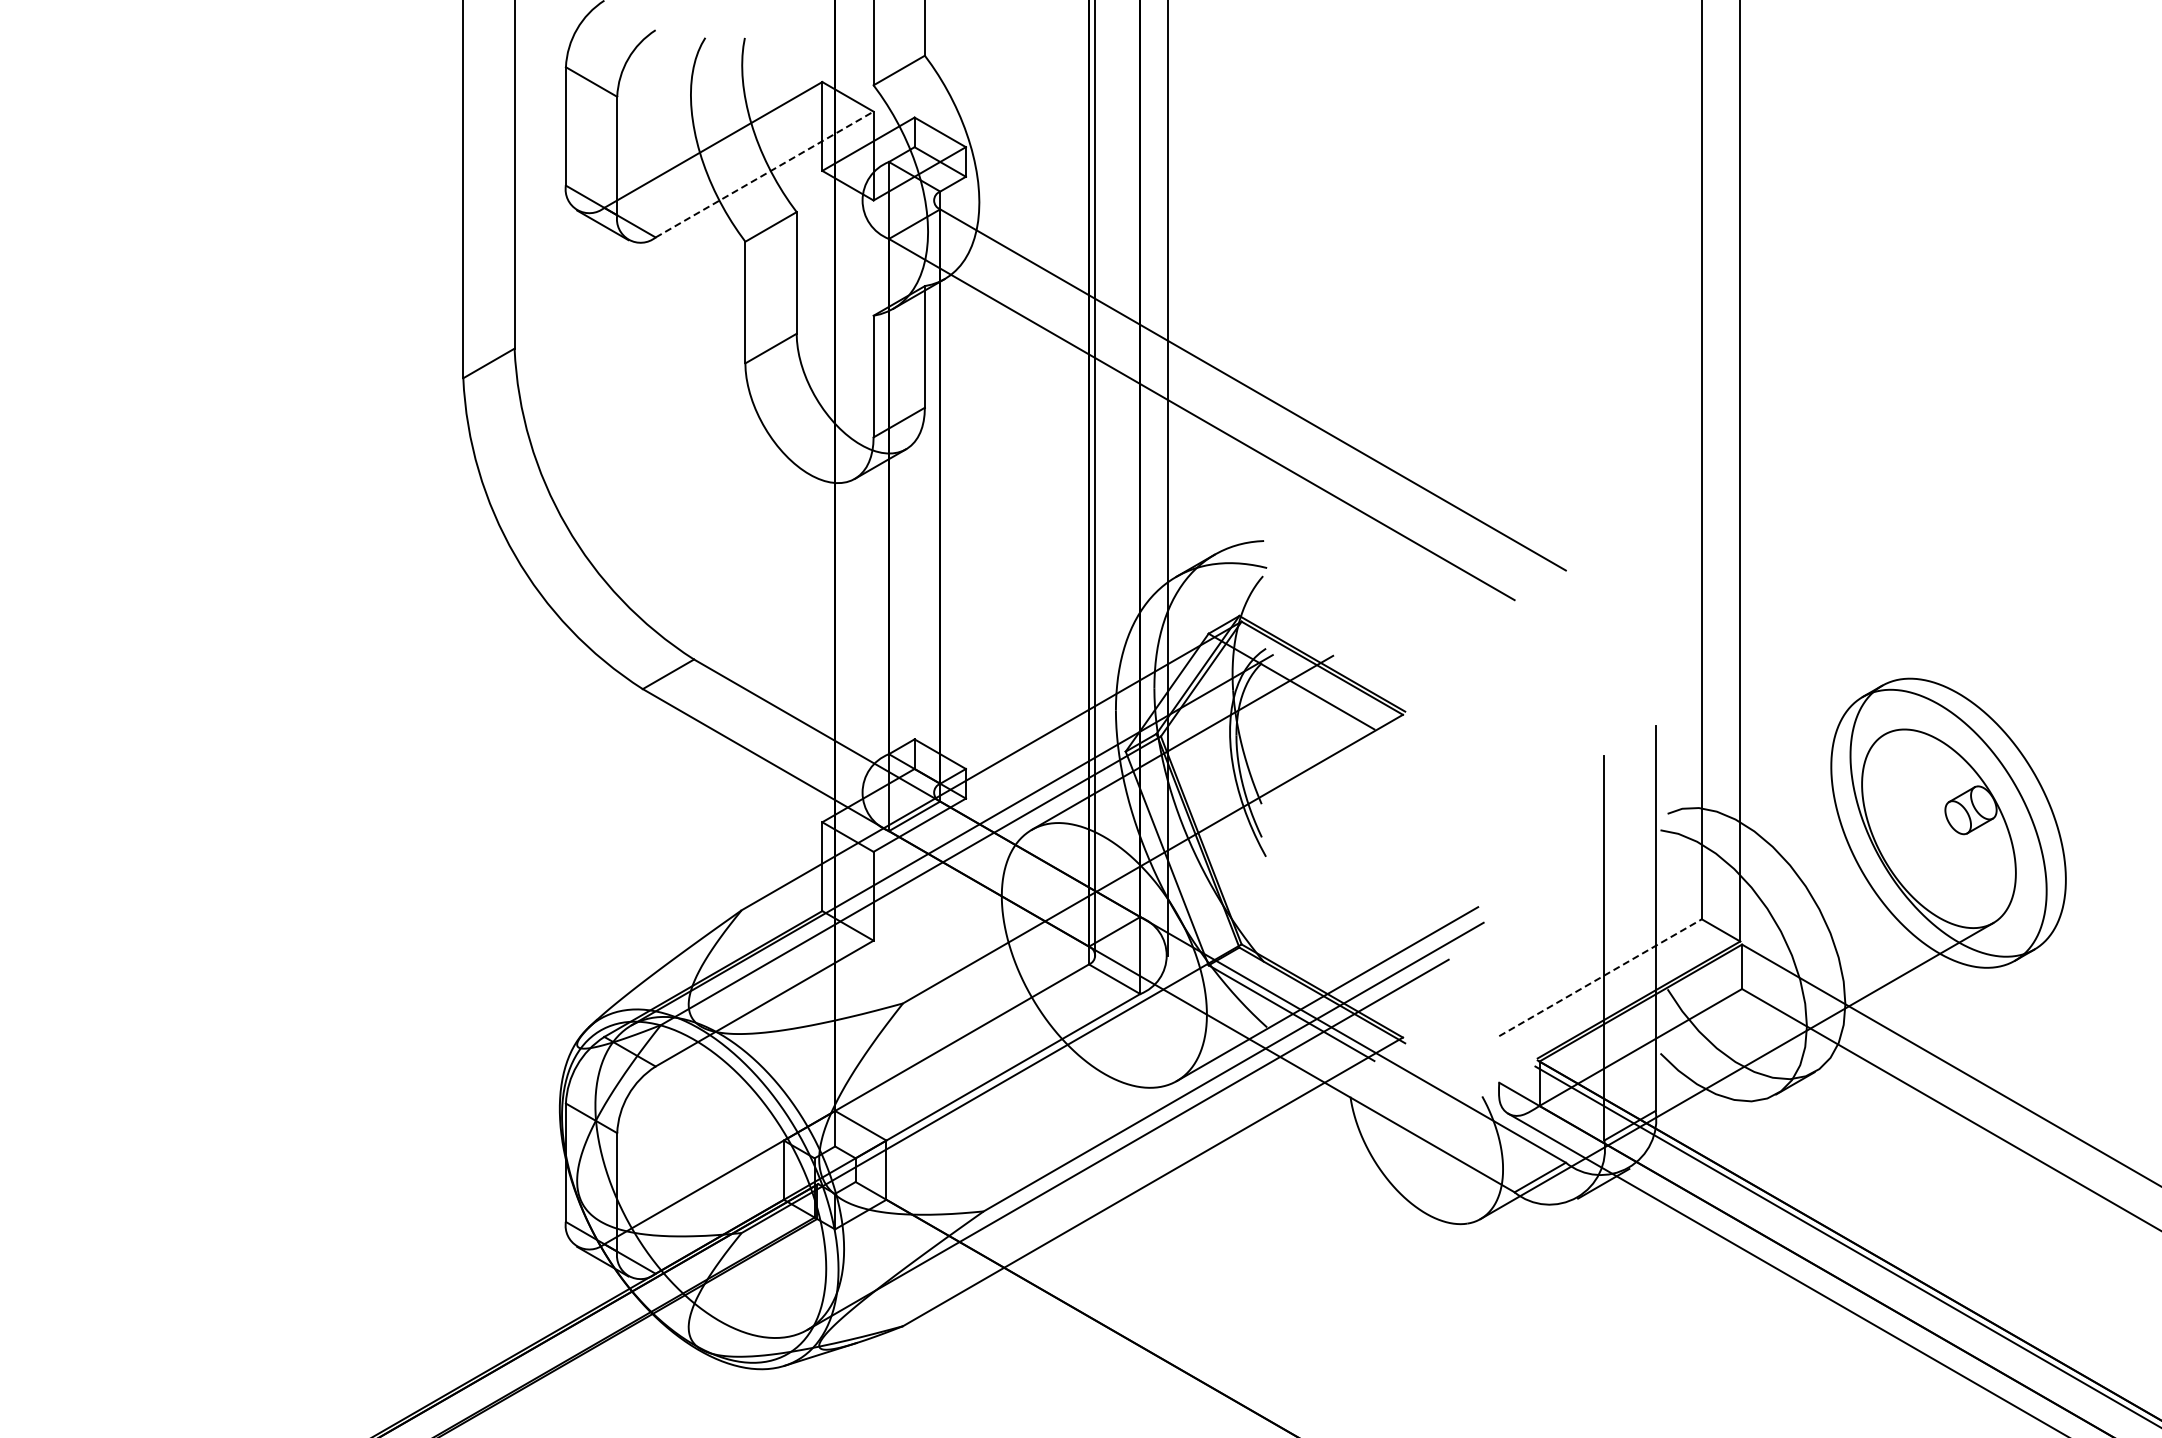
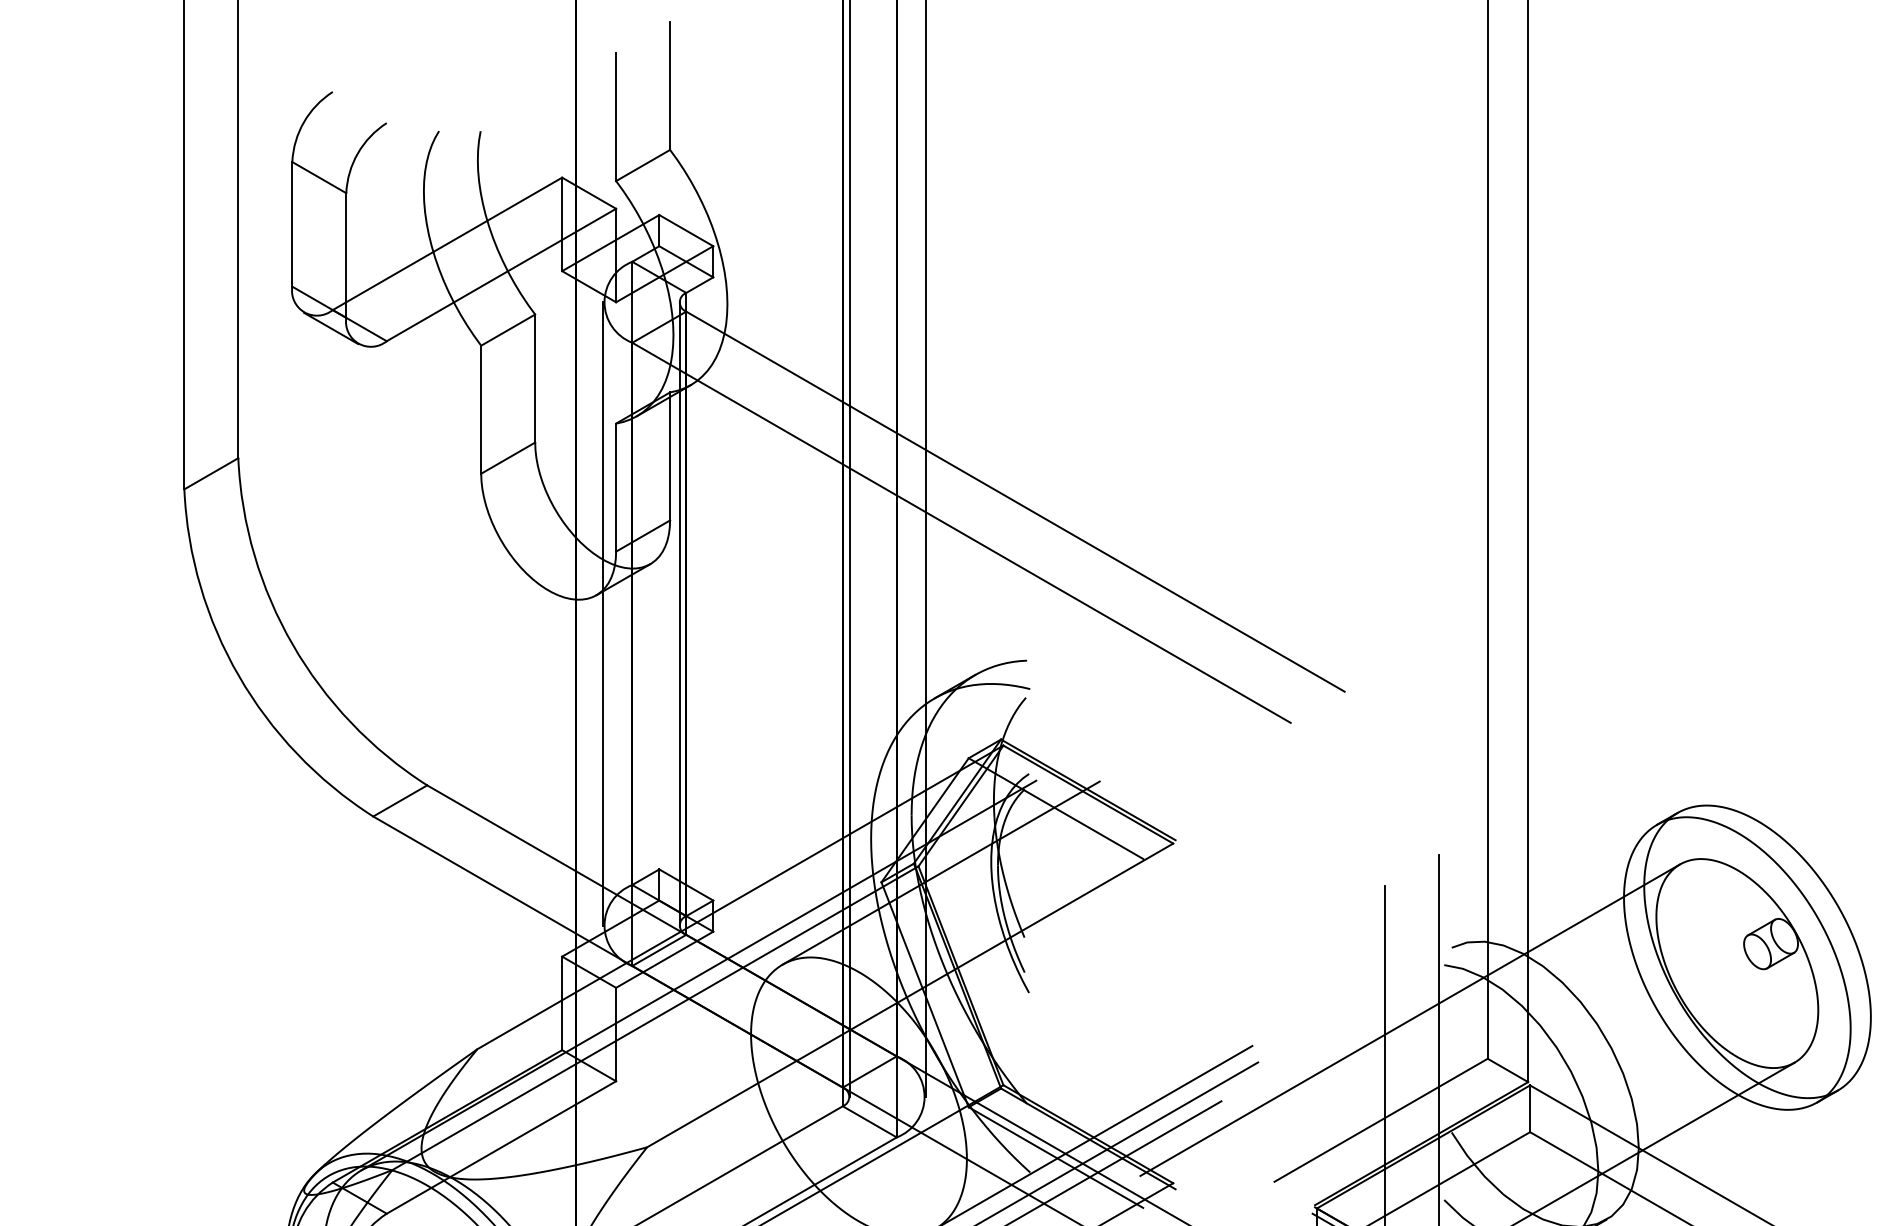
line: (764, 174) -> (501, 274), dashed -> solid
line: (861, 496) -> (603, 613), added
line: (933, 496) -> (679, 613), added
line: (1627, 882) -> (1409, 1020), added
line: (1600, 977) -> (1381, 1120), dashed -> solid

